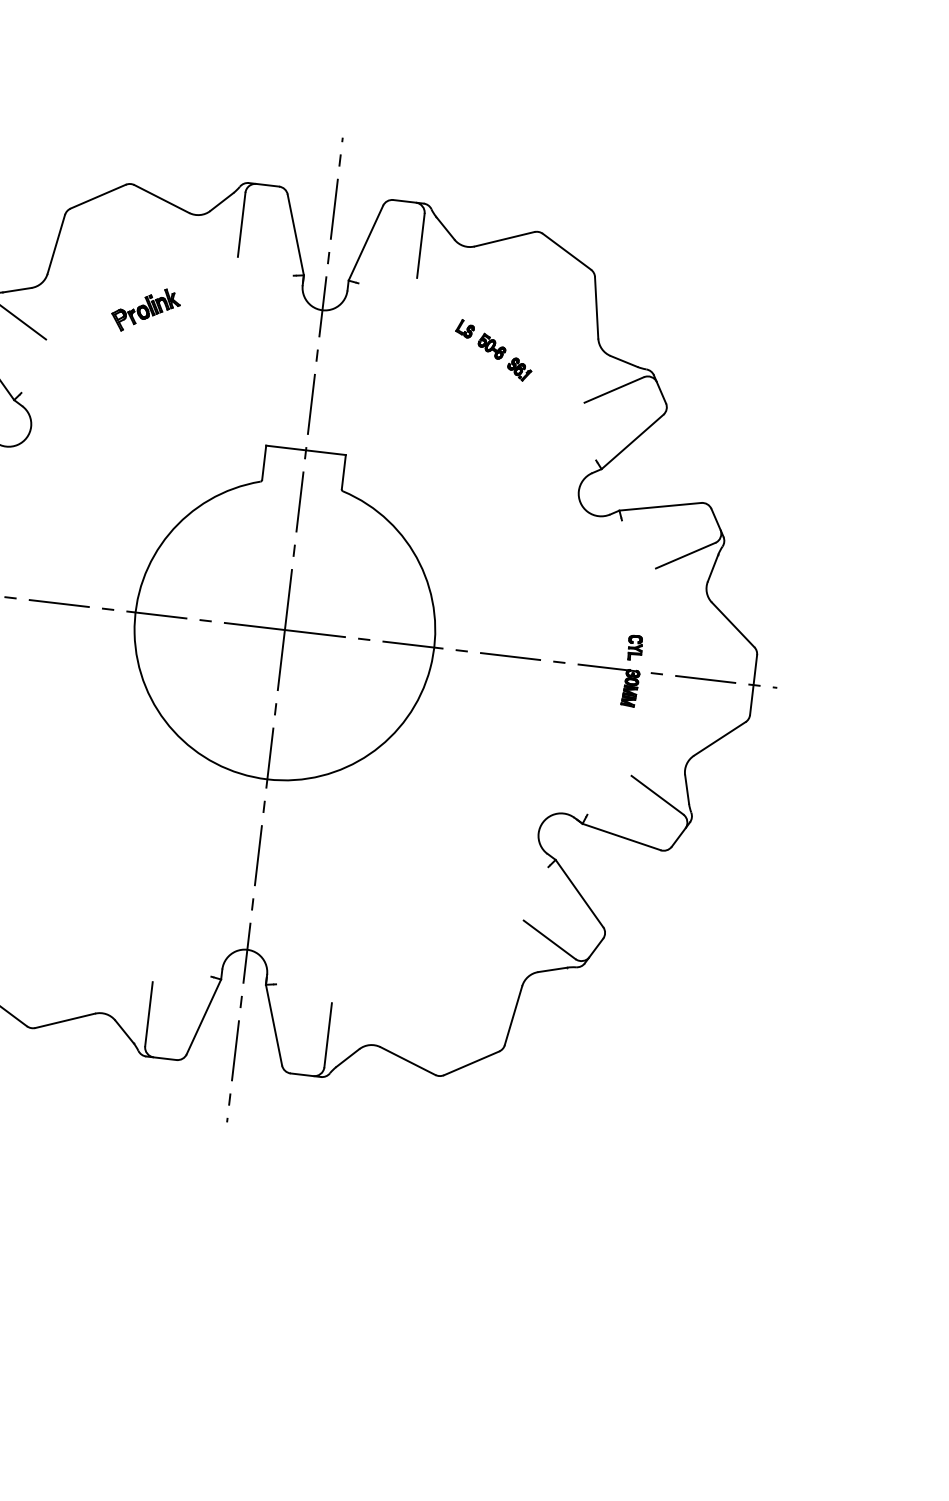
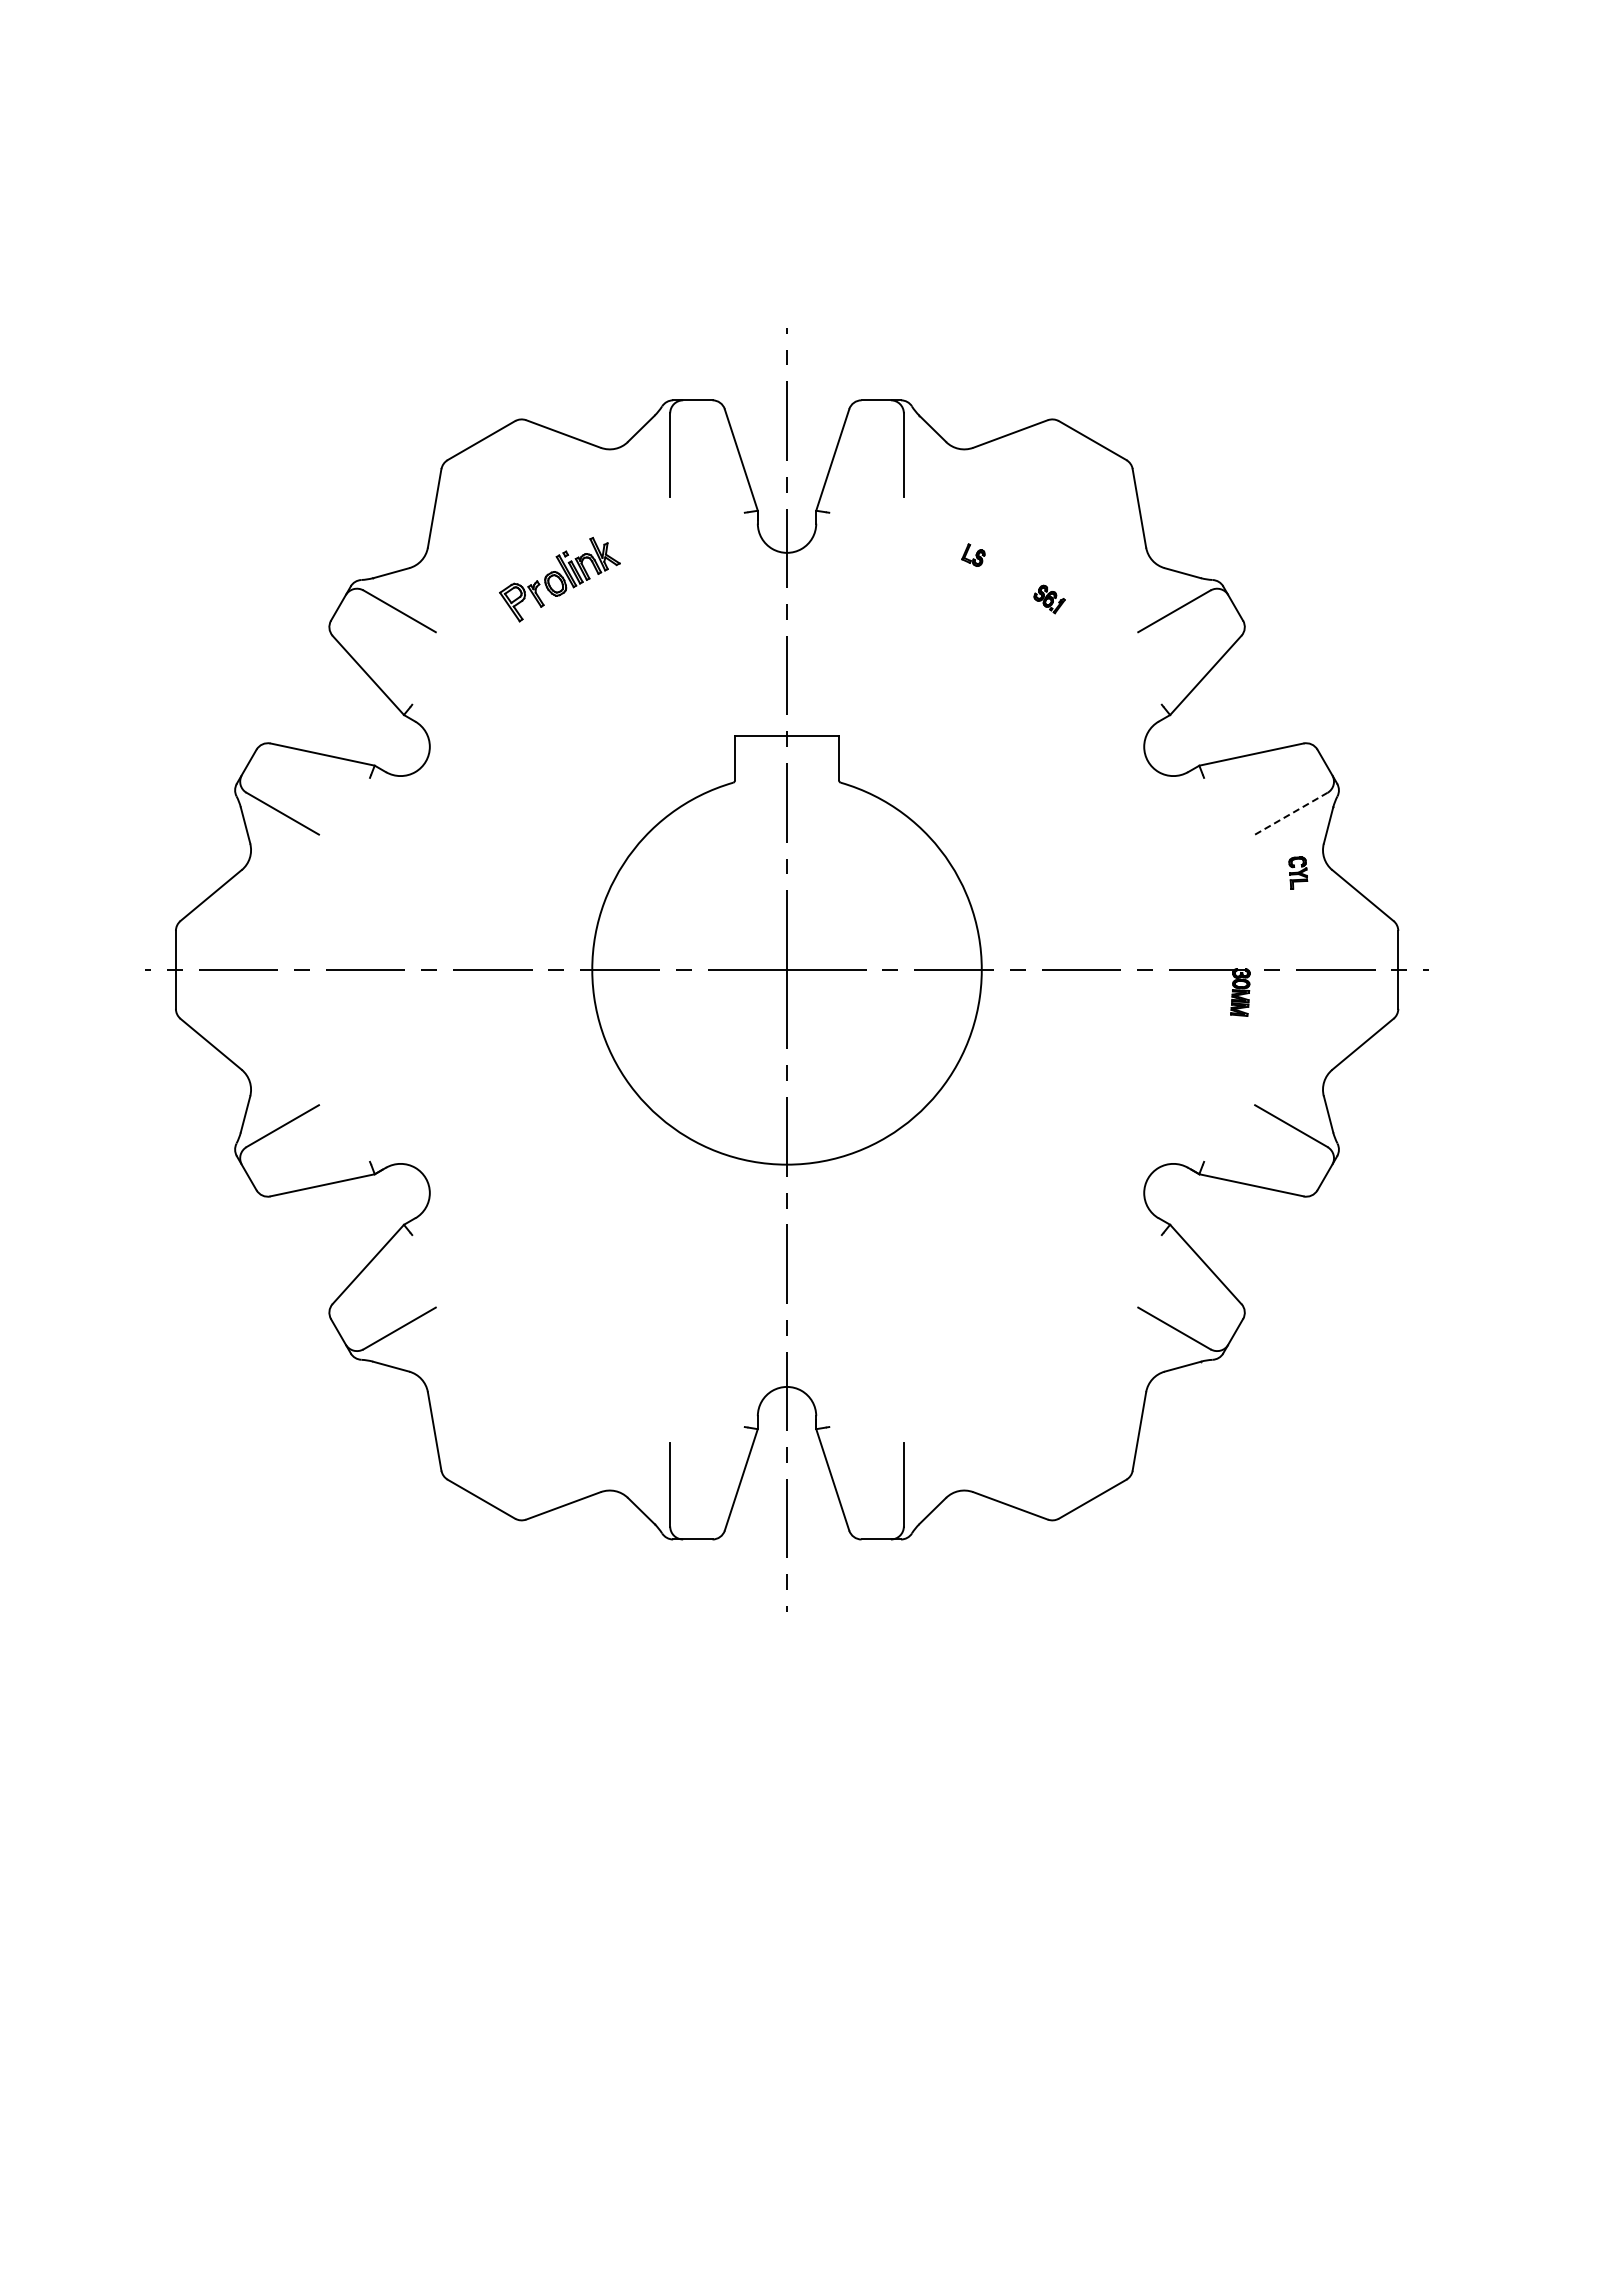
part: (145, 310) -> (559, 579), size x1.4
part: (491, 346) -> (1010, 573), removed
line: (685, 555) -> (1291, 813), solid -> dashed
part: (635, 647) -> (1298, 872), moved

